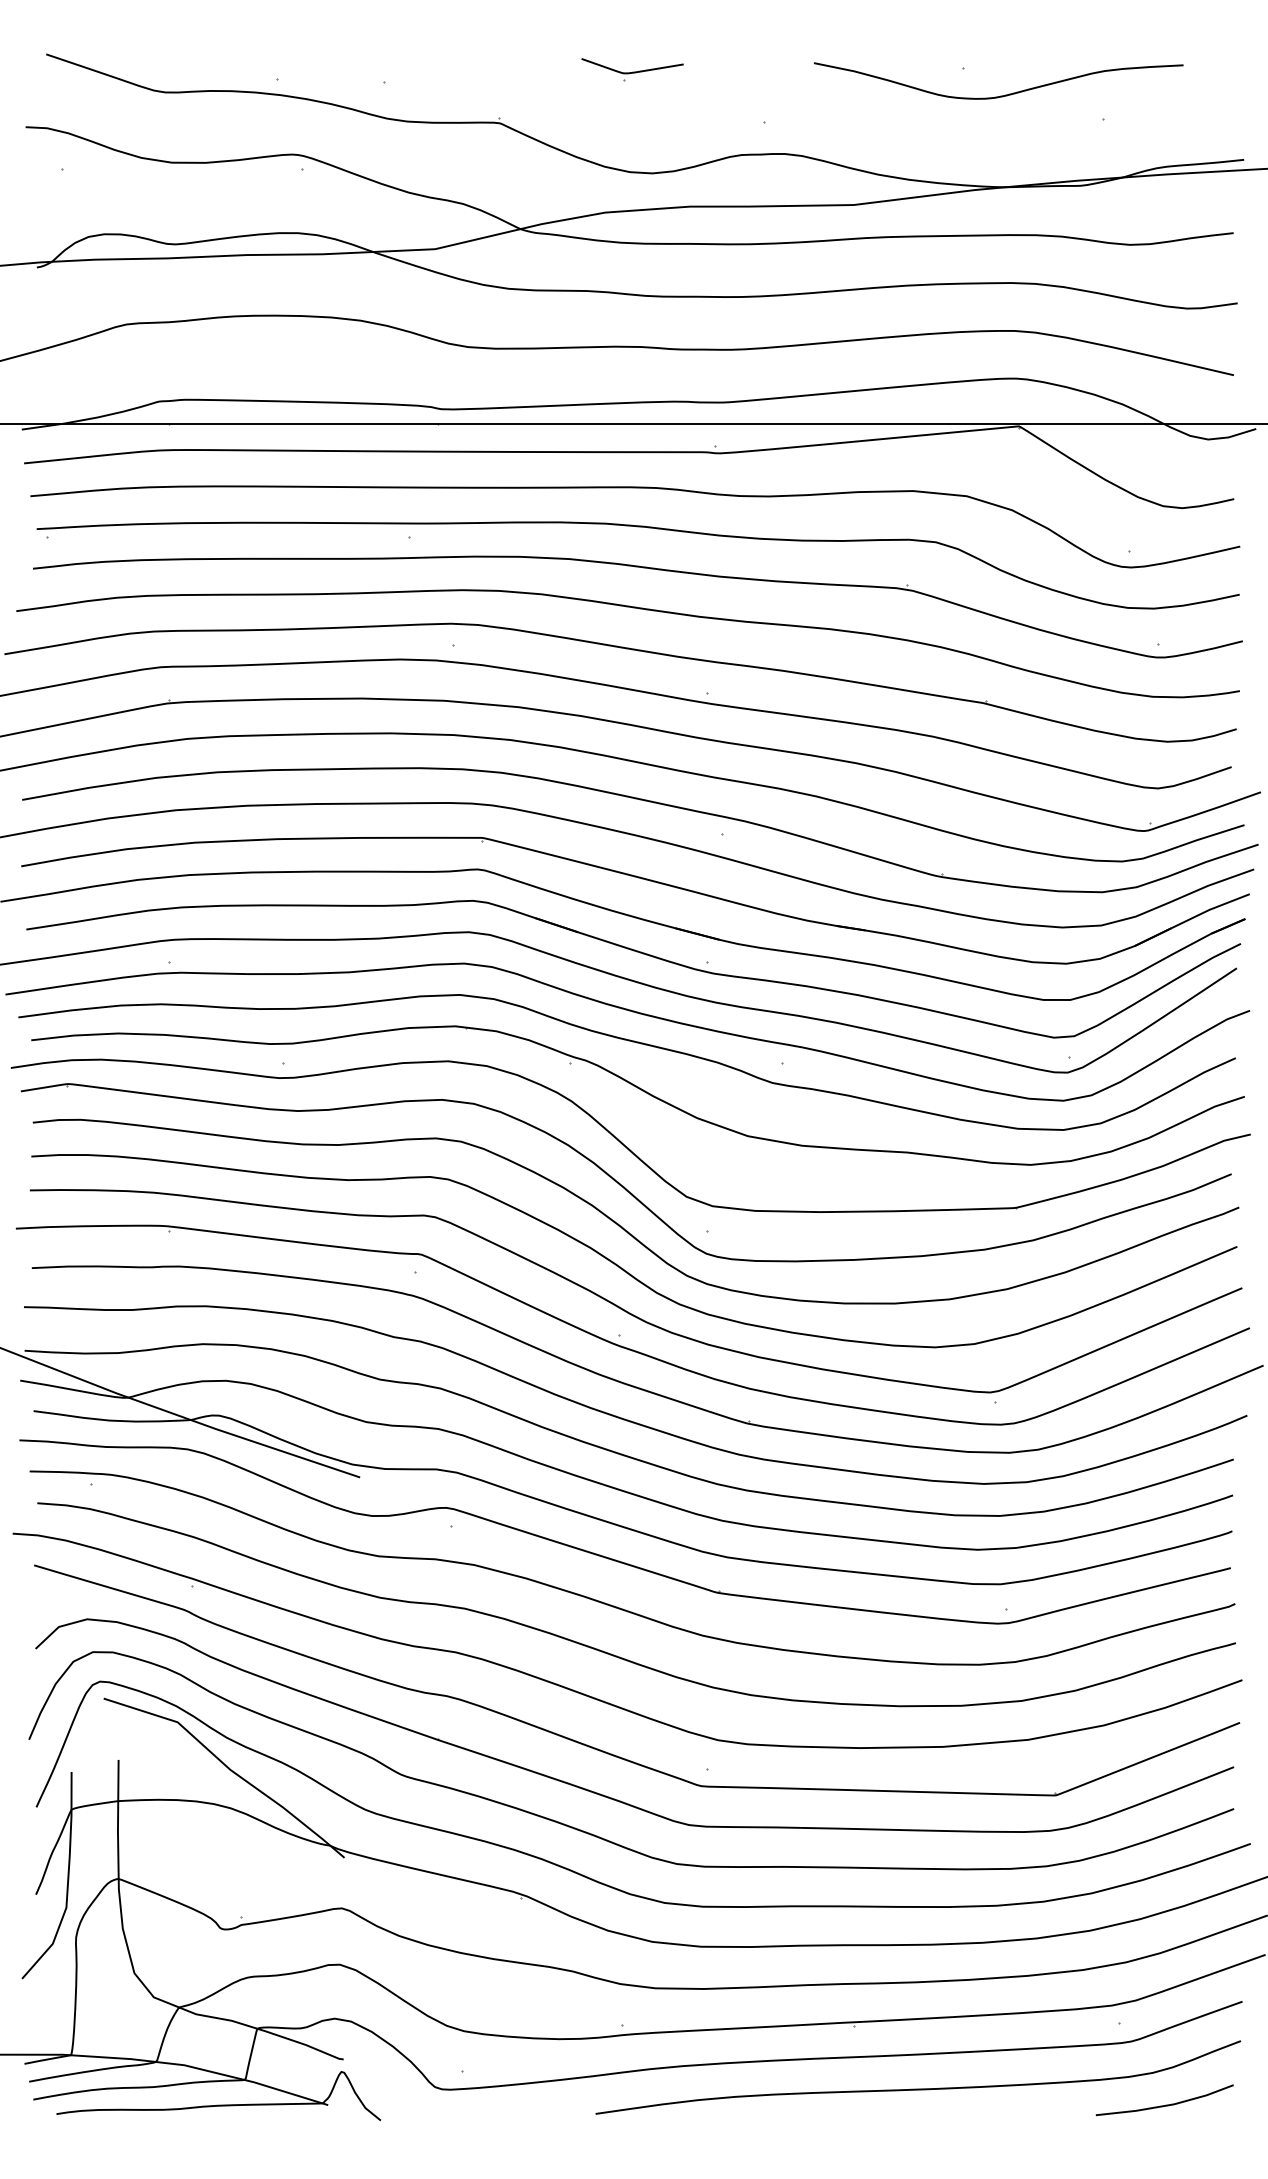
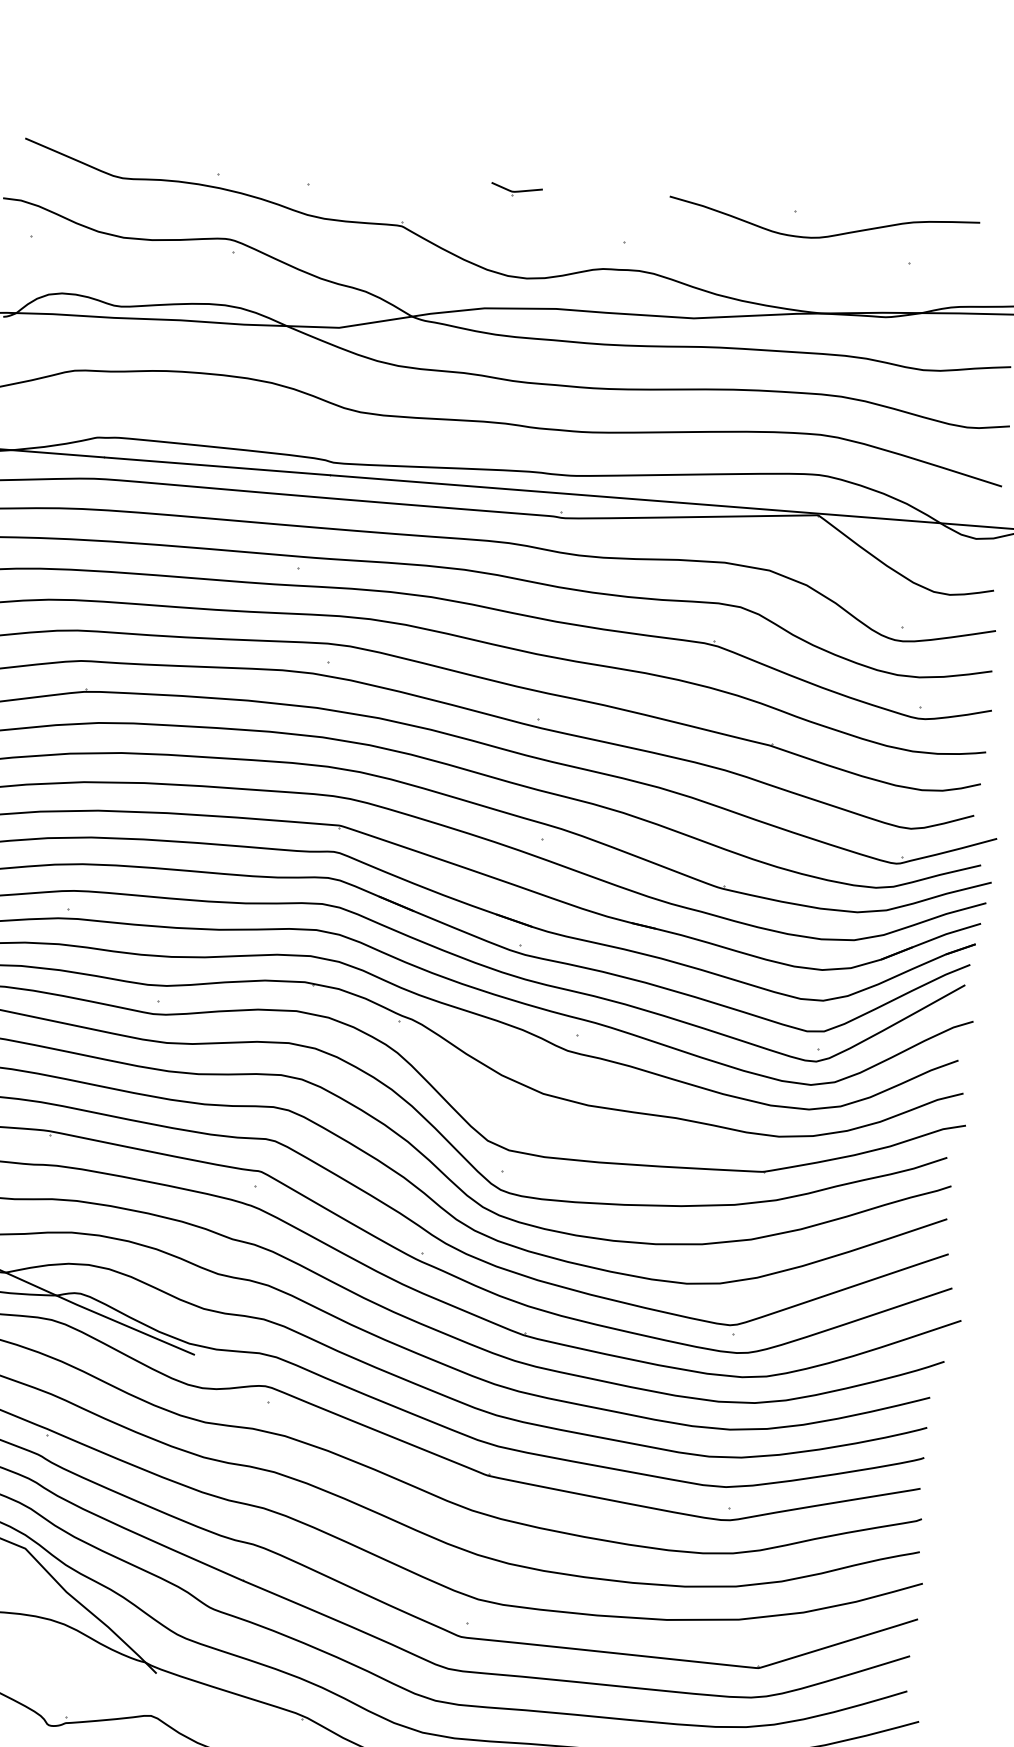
part: (632, 69) -> (516, 189), size x0.6

